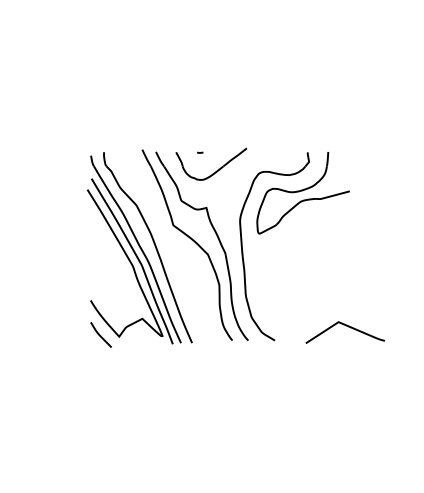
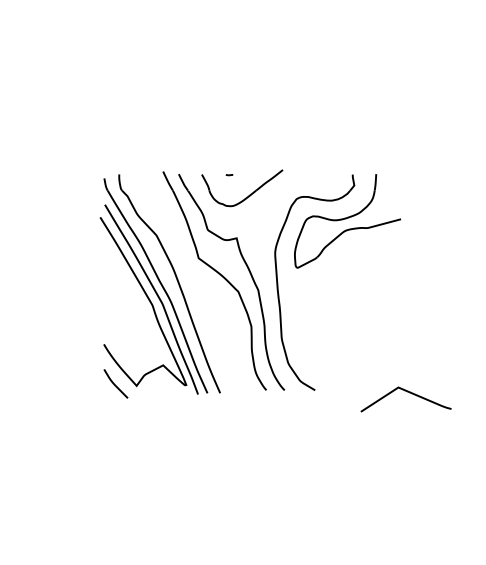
line: (346, 326) -> (407, 392), moved

